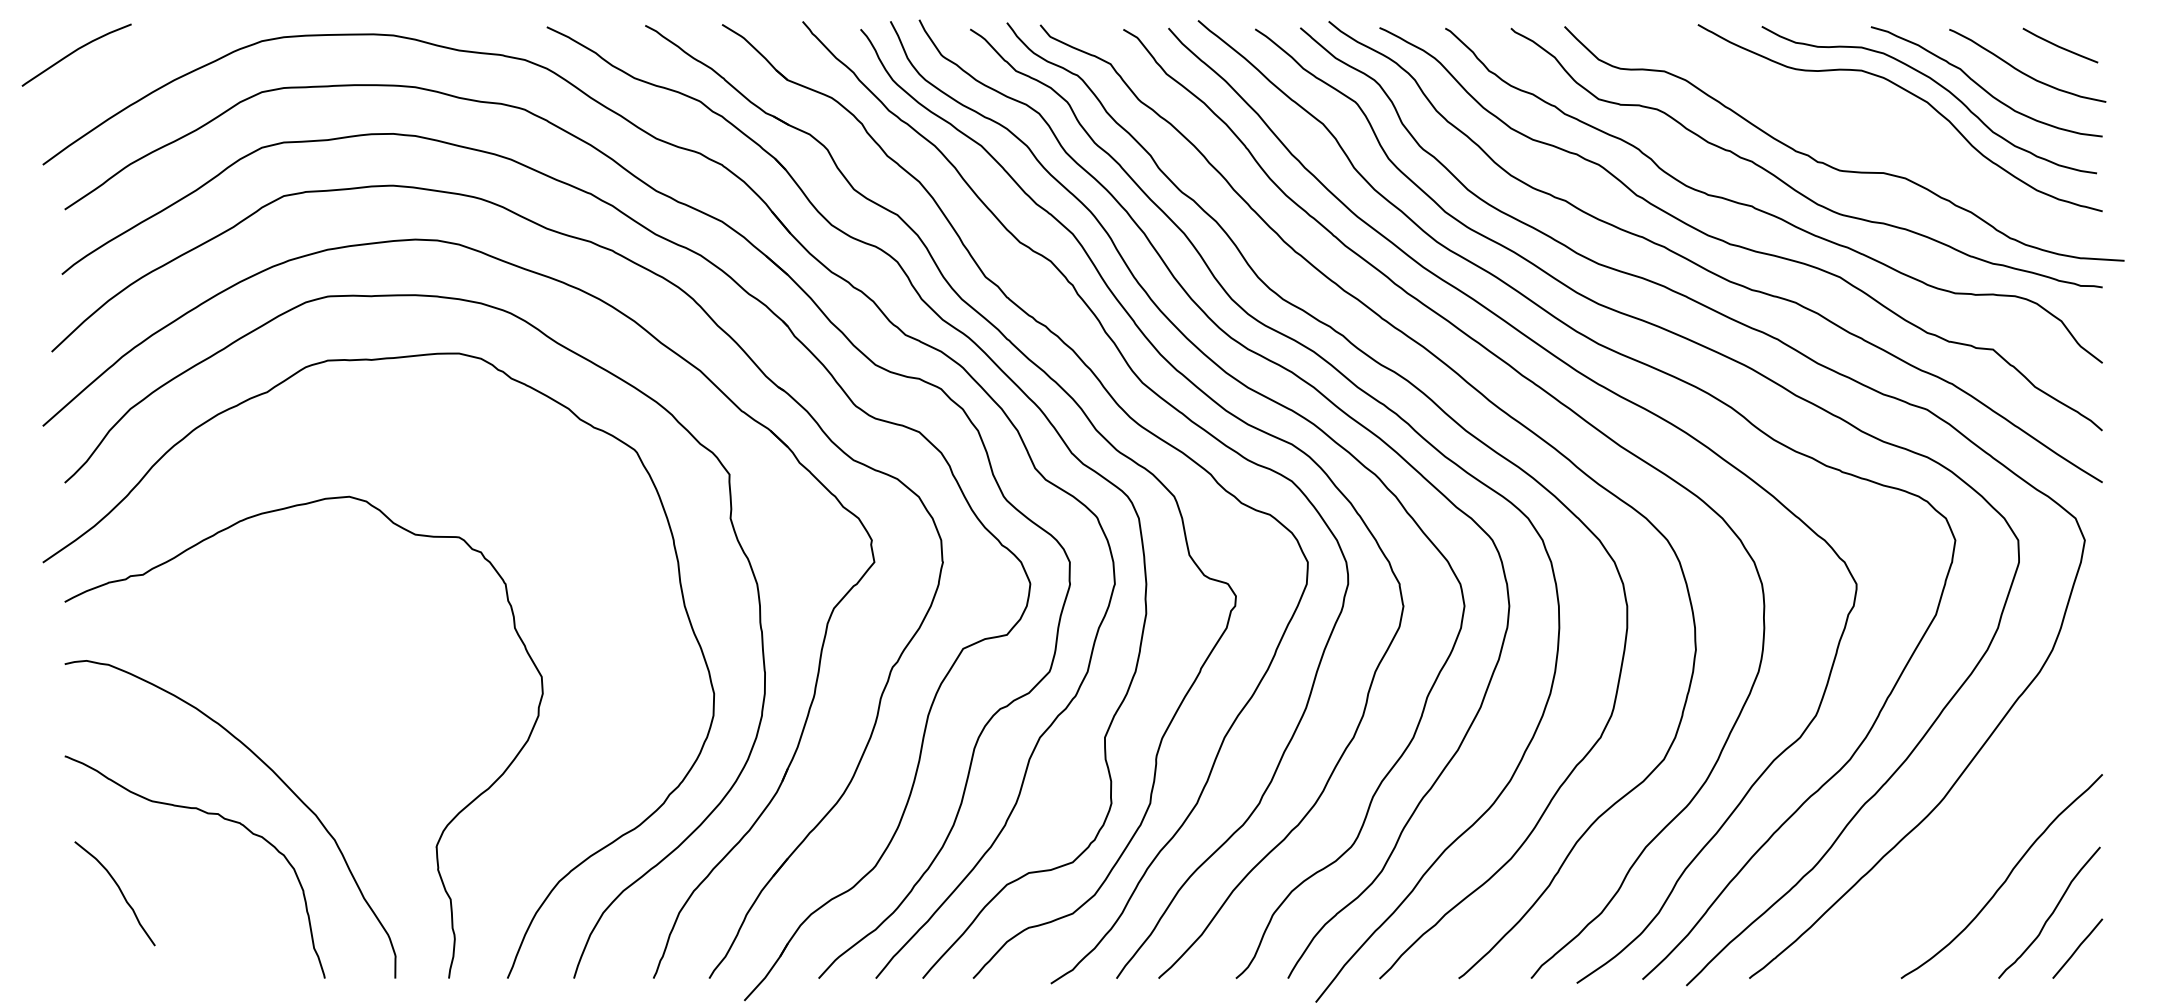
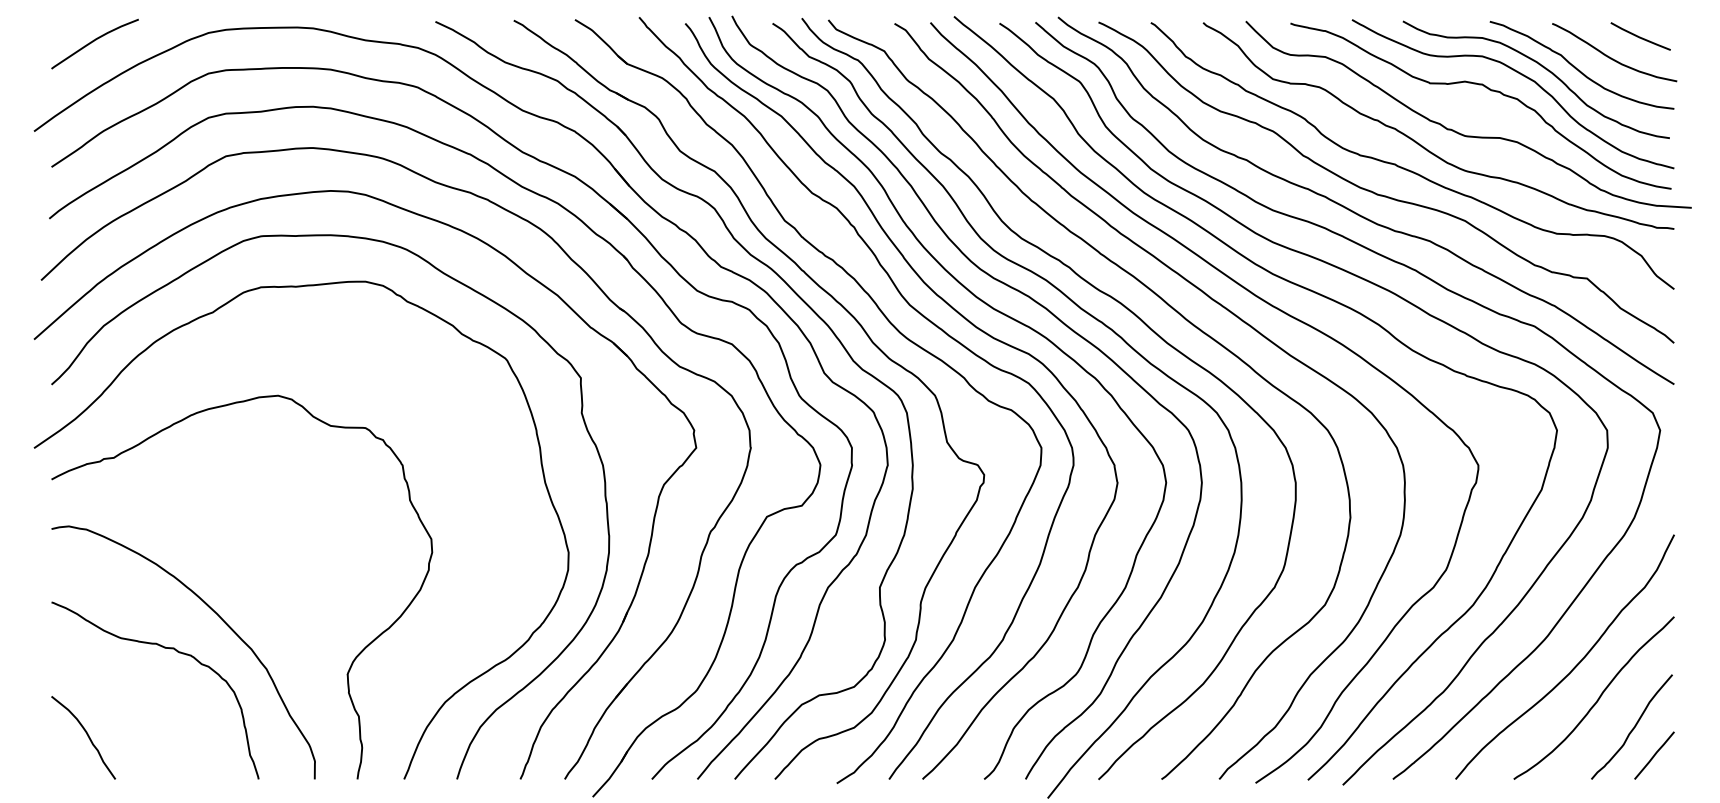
curve: (74, 53) -> (93, 42), moved
curve: (1870, 113) -> (1489, 90), added
curve: (1977, 836) -> (1574, 666), added
curve: (119, 892) -> (87, 736), moved

